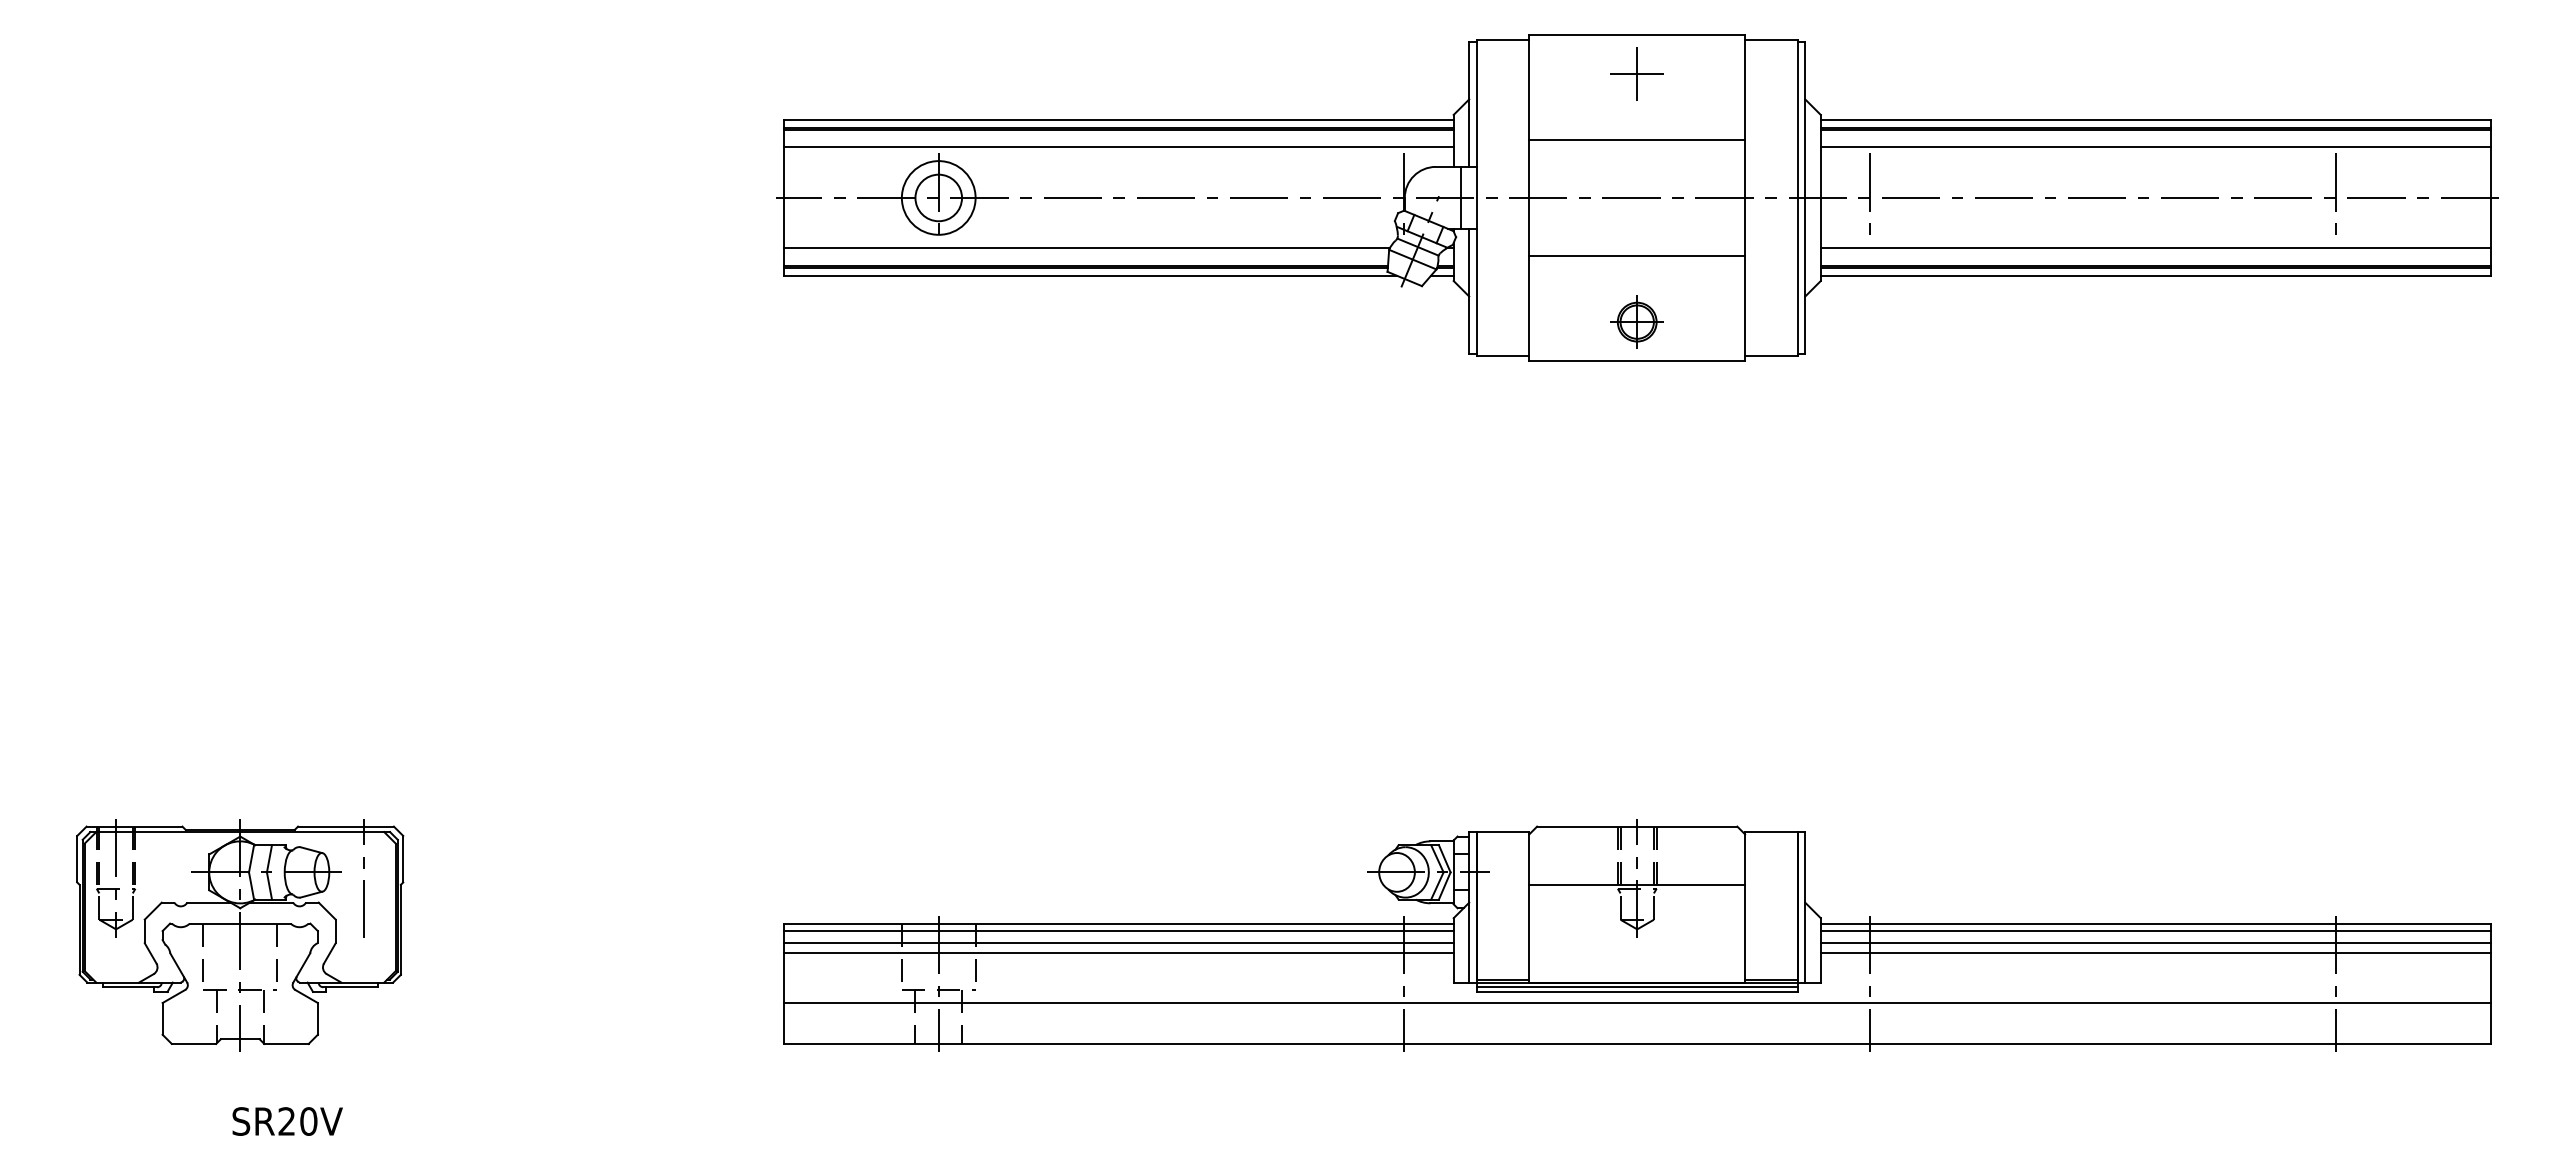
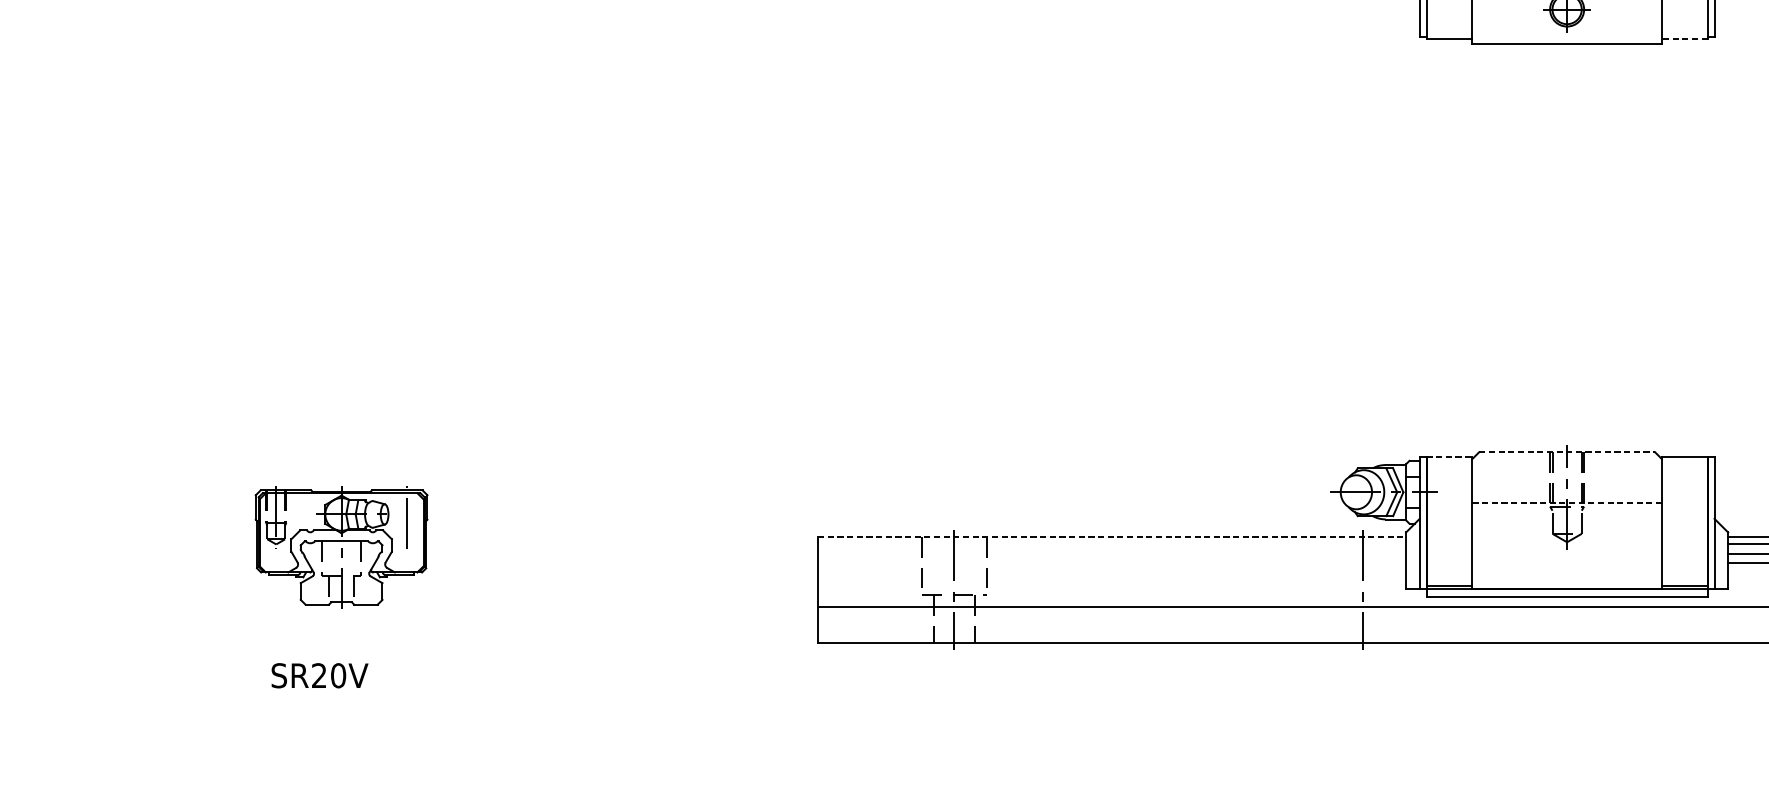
line: (1770, 355) -> (1684, 38), solid -> dashed
line: (1637, 826) -> (1567, 452), solid -> dashed
line: (1503, 832) -> (1449, 457), solid -> dashed
line: (1637, 884) -> (1567, 502), solid -> dashed
line: (1119, 923) -> (1112, 537), solid -> dashed
line: (1118, 931) -> (1112, 544), removed
part: (240, 935) -> (341, 547), size x0.6
line: (1118, 943) -> (1112, 554), removed
line: (1118, 953) -> (1112, 563), removed
line: (1636, 987) -> (1566, 593), removed
text: (287, 1121) -> (319, 675), moved

